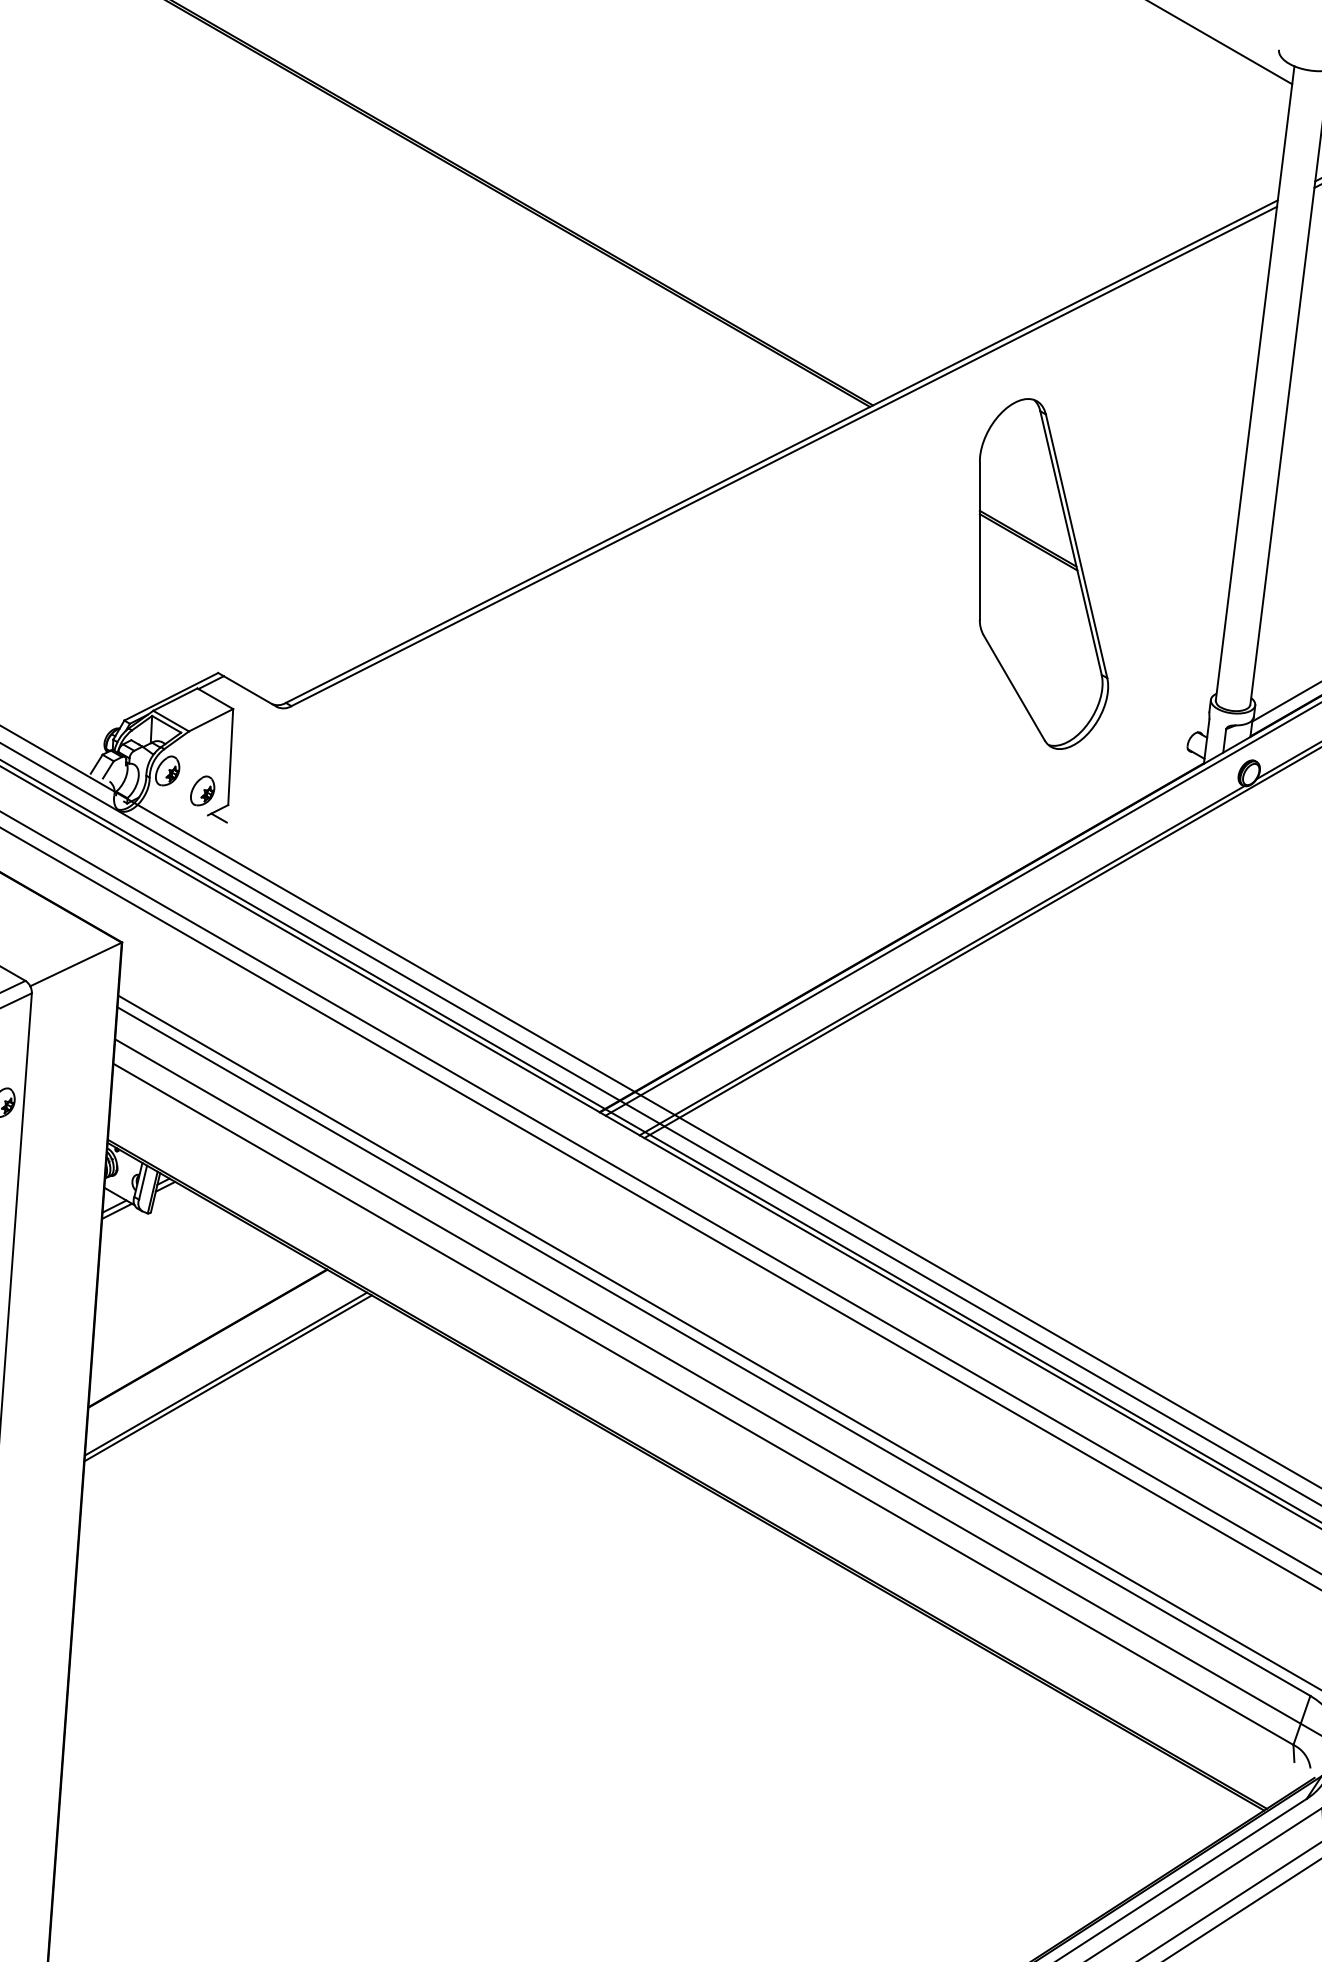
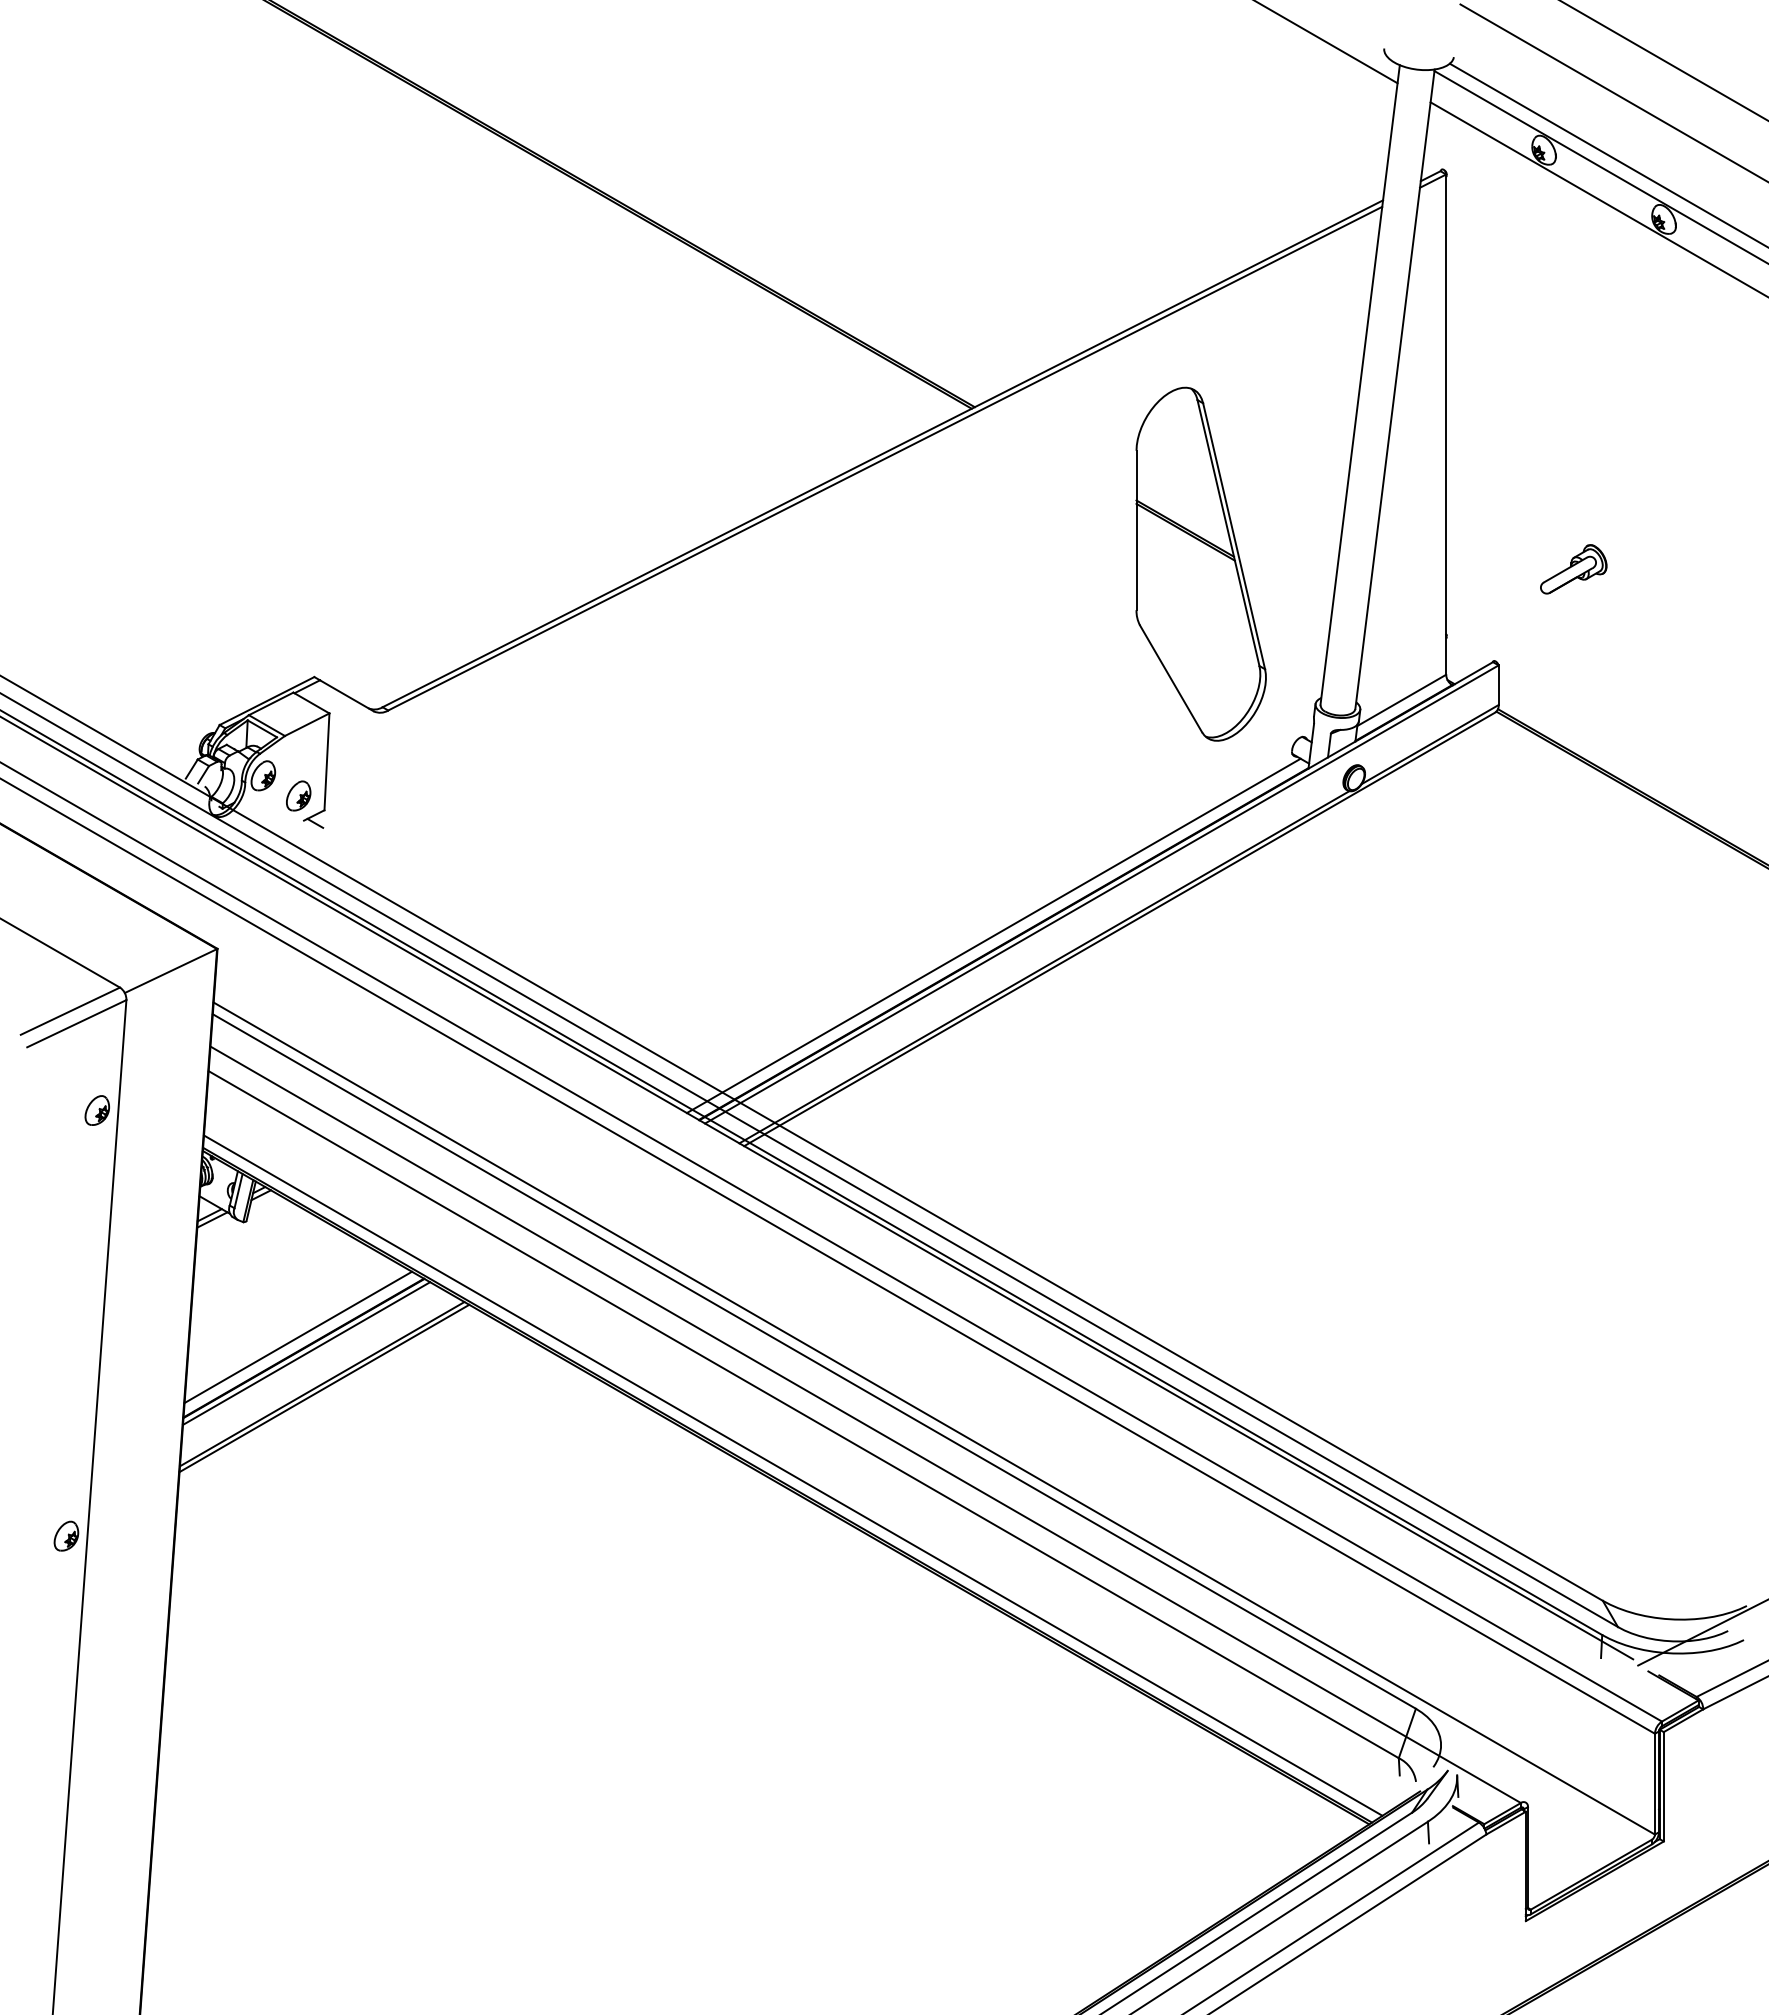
part: (1043, 573) -> (1200, 563), moved
line: (891, 929) -> (993, 935), added
line: (202, 1327) -> (298, 1337), added
line: (210, 1343) -> (306, 1353), added
line: (693, 1464) -> (793, 1475), added

